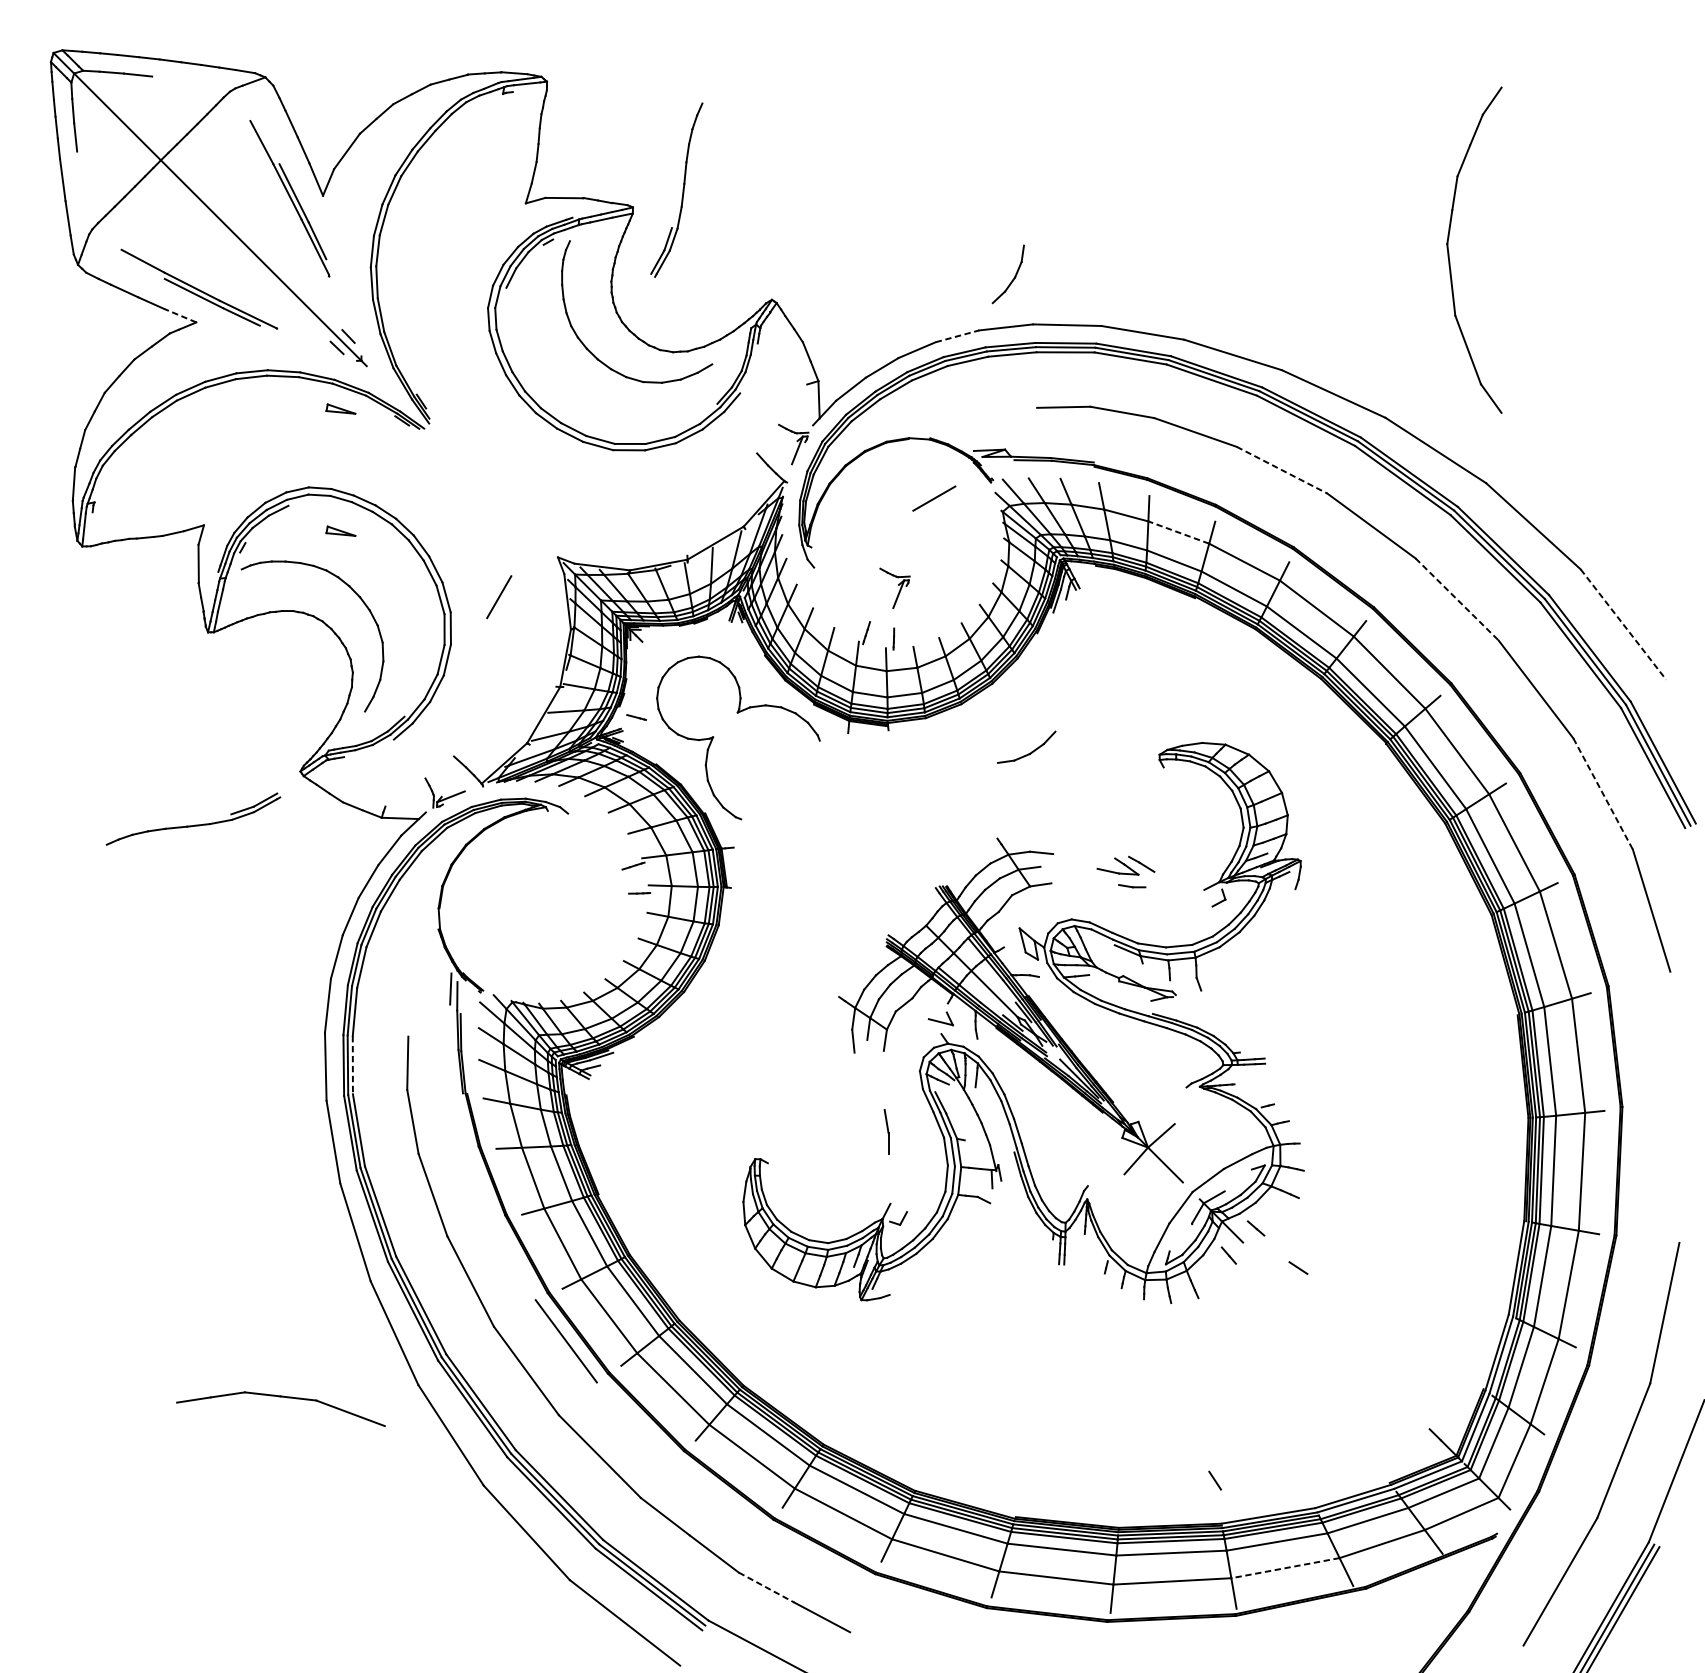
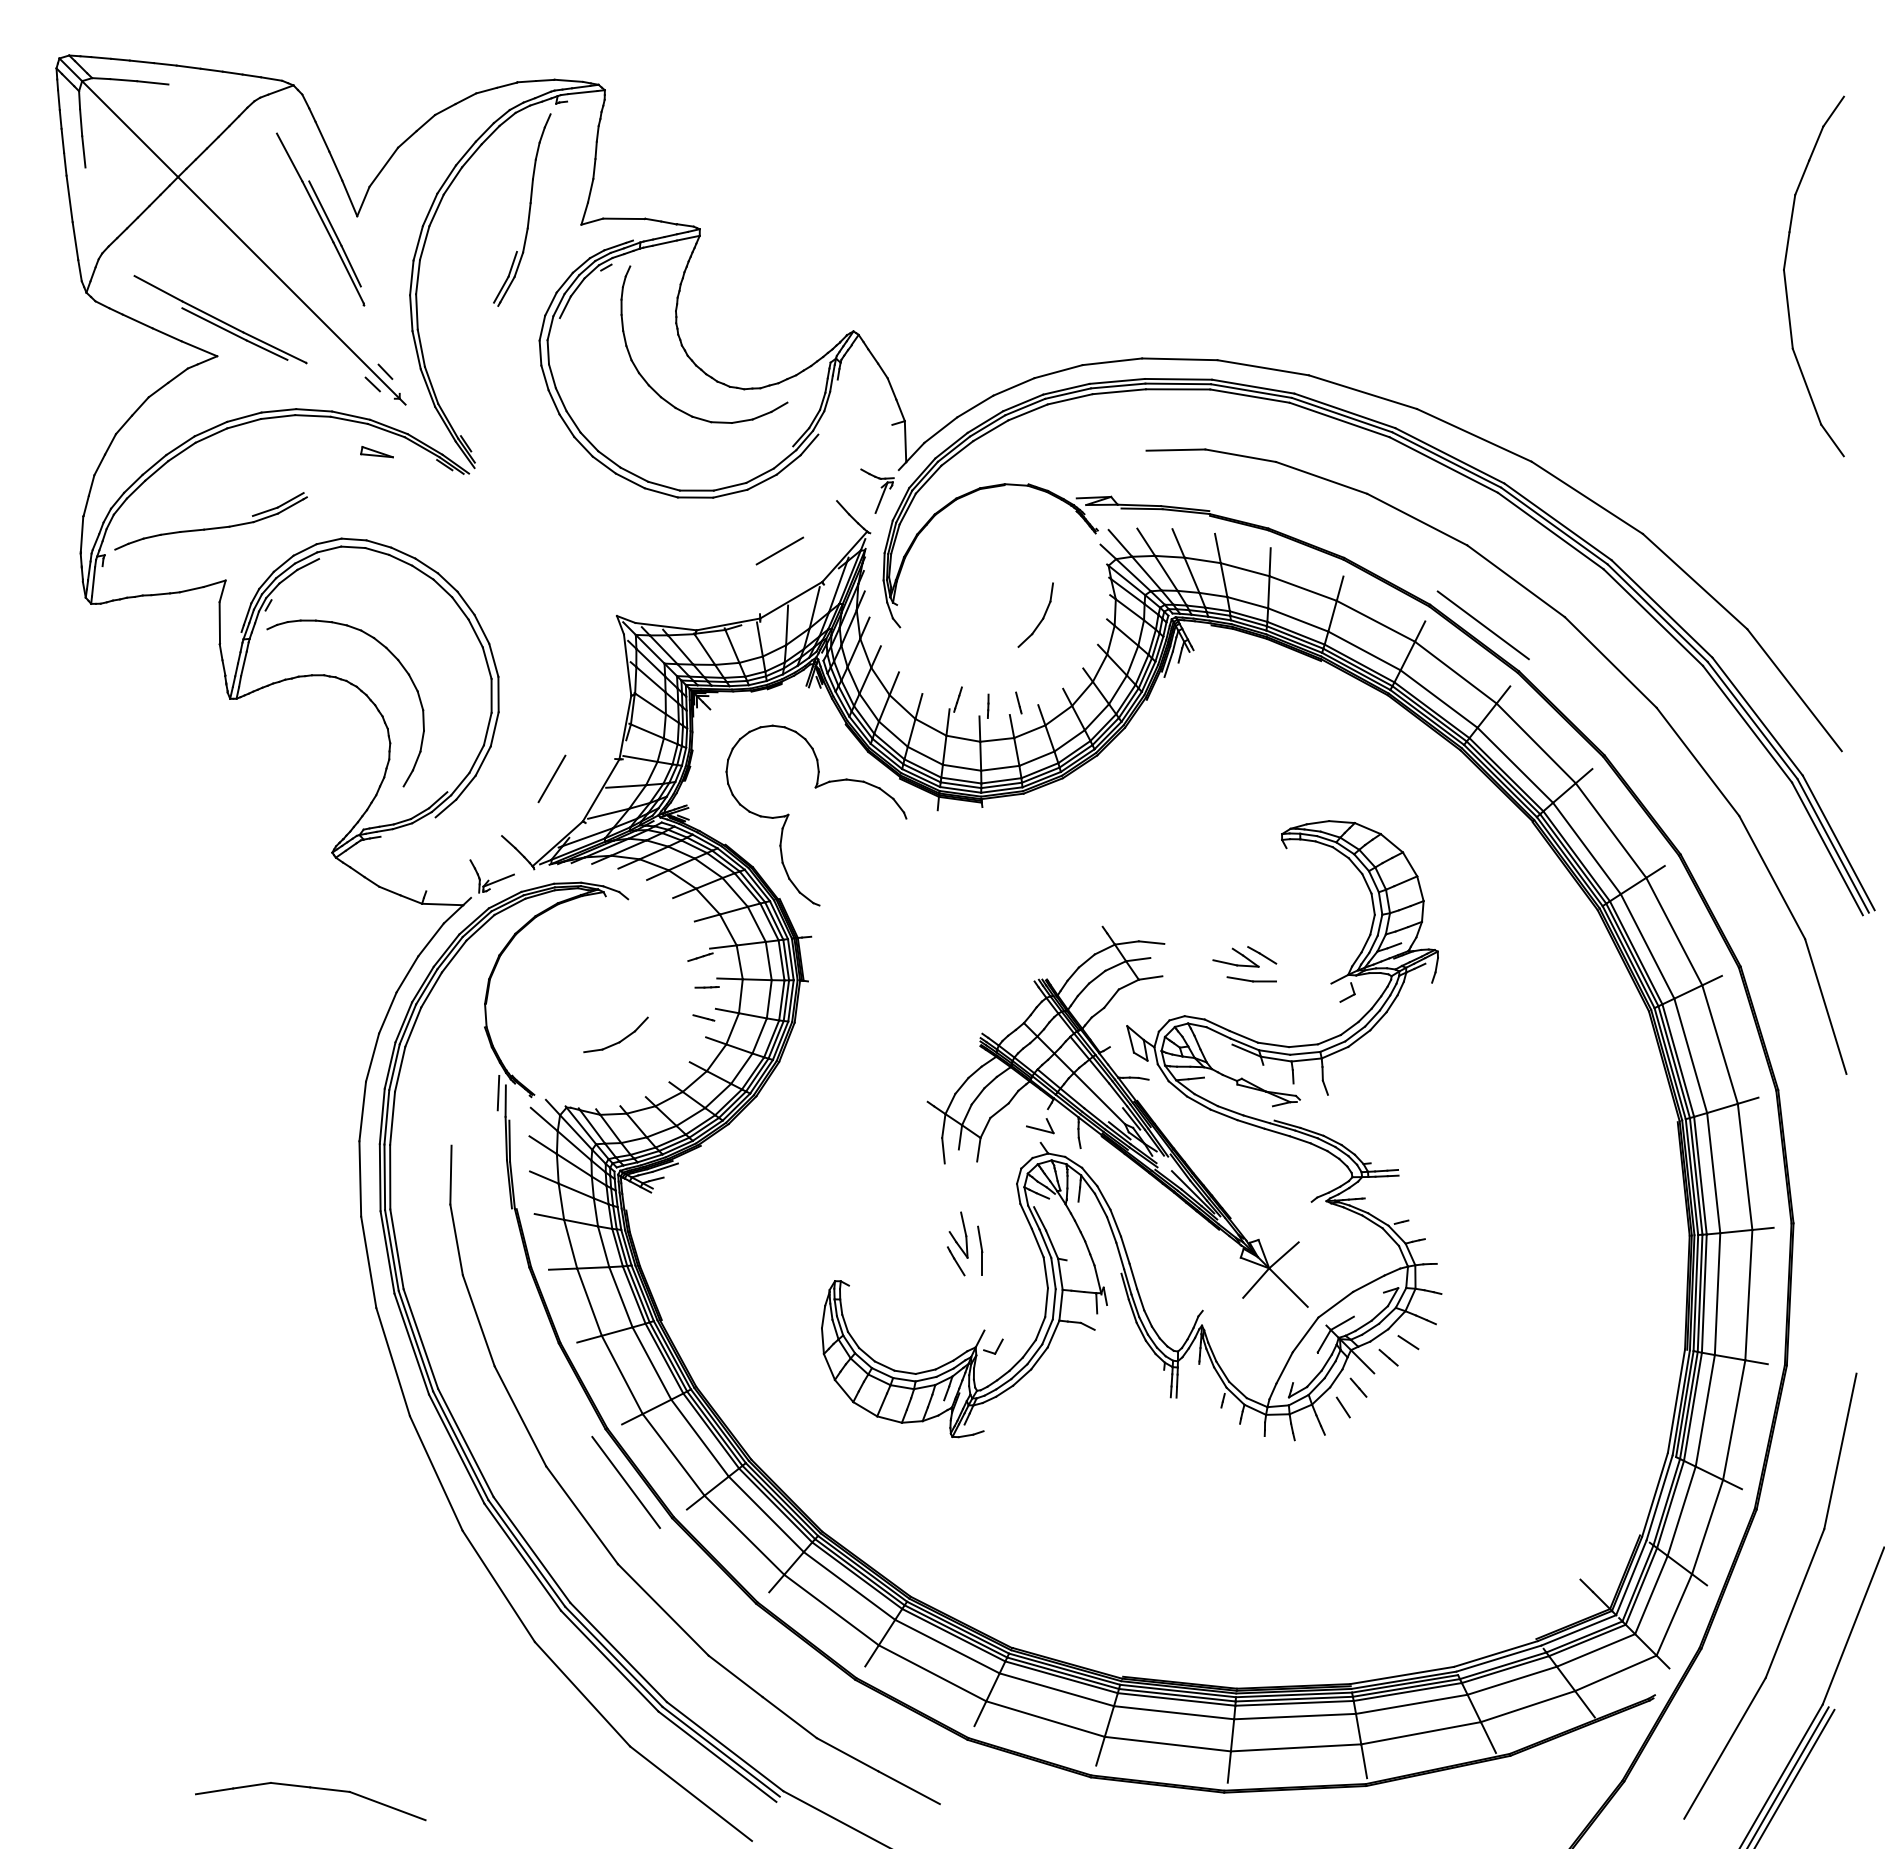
part: (682, 190) -> (528, 210), moved
part: (1449, 254) -> (1786, 281), moved
part: (1014, 276) -> (1042, 617), moved
line: (180, 315) -> (199, 348), dashed -> solid
line: (957, 336) -> (1058, 371), dashed -> solid
line: (1282, 470) -> (1417, 519), dashed -> solid
line: (933, 498) -> (779, 550), moved
part: (340, 531) -> (376, 587), removed
line: (1179, 532) -> (1303, 588), dashed -> solid
line: (1341, 565) -> (1482, 625), added
part: (895, 587) -> (989, 649), removed
line: (498, 596) -> (551, 778), moved
line: (1456, 599) -> (1610, 662), dashed -> solid
line: (1623, 624) -> (1794, 690), dashed -> solid
line: (921, 635) -> (1018, 702), added
line: (636, 717) -> (703, 1017), moved
part: (1028, 753) -> (618, 1041), moved
line: (1603, 793) -> (1772, 877), dashed -> solid
part: (193, 824) -> (211, 527), moved
part: (1132, 886) -> (1251, 979), size x1.67
line: (353, 1065) -> (390, 1177), dashed -> solid
part: (866, 1125) -> (957, 1243), added
line: (1298, 1268) -> (1408, 1342), moved
part: (280, 1397) -> (310, 1788), moved
line: (1214, 1480) -> (1342, 1407), moved
line: (1285, 1568) -> (1421, 1733), dashed -> solid
line: (766, 1587) -> (847, 1754), dashed -> solid

